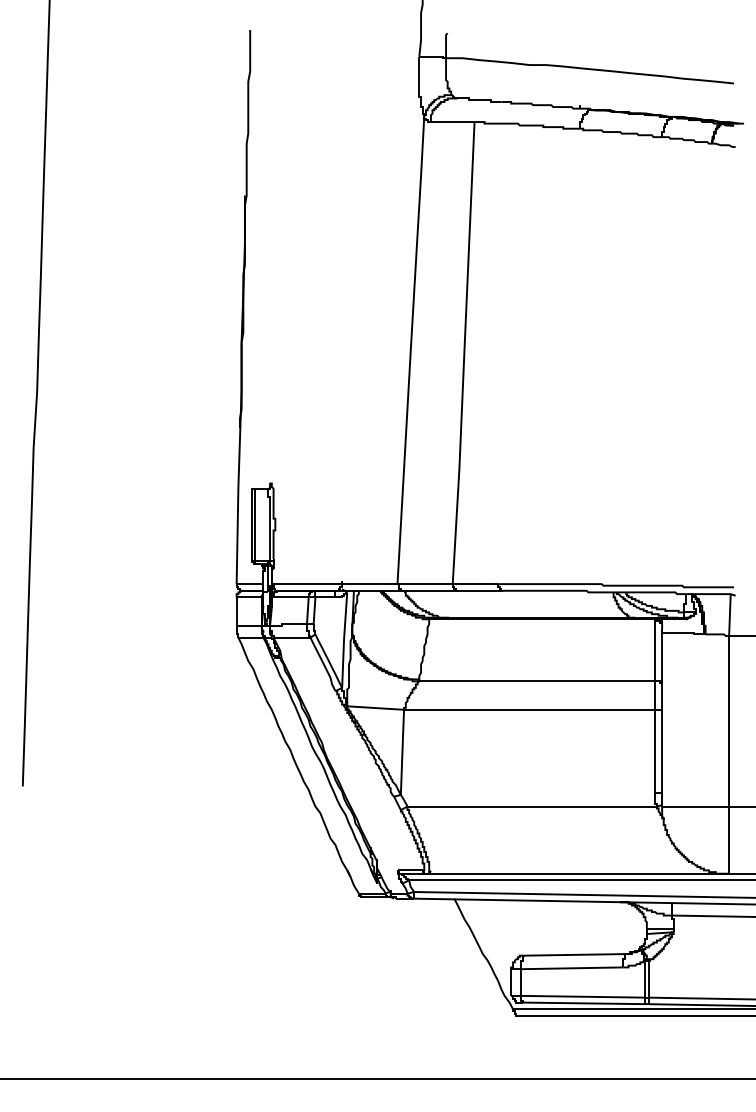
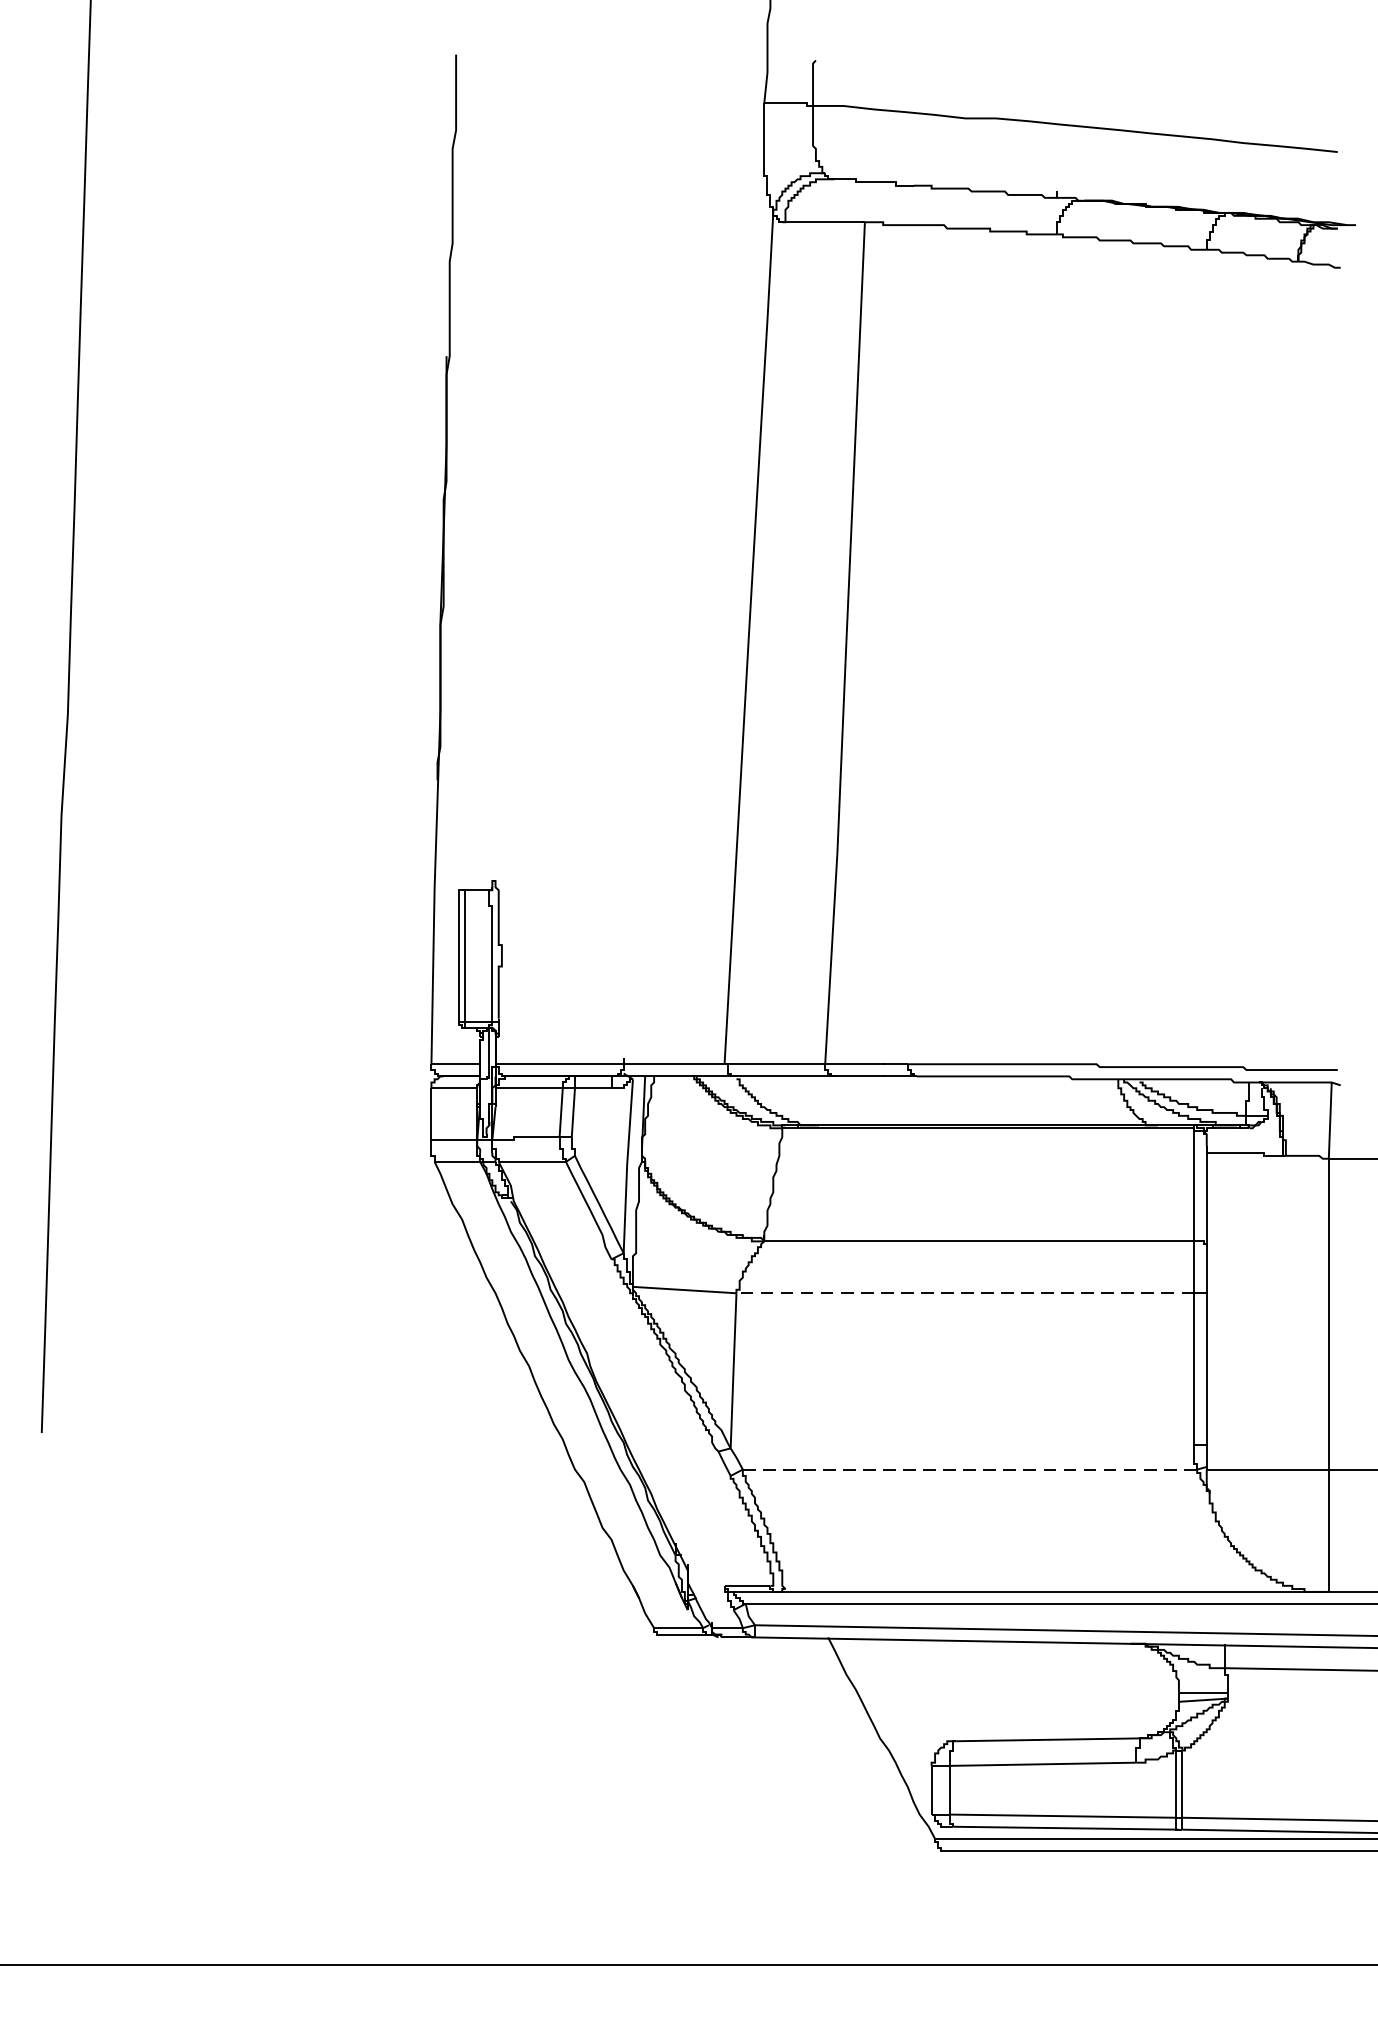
line: (529, 709) -> (965, 1292), solid -> dashed
line: (532, 806) -> (970, 1469), solid -> dashed

